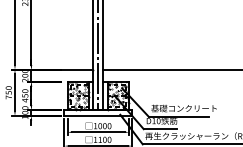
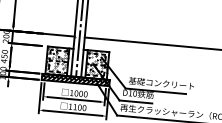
hatch: (98, 112) -> (75, 79), added

